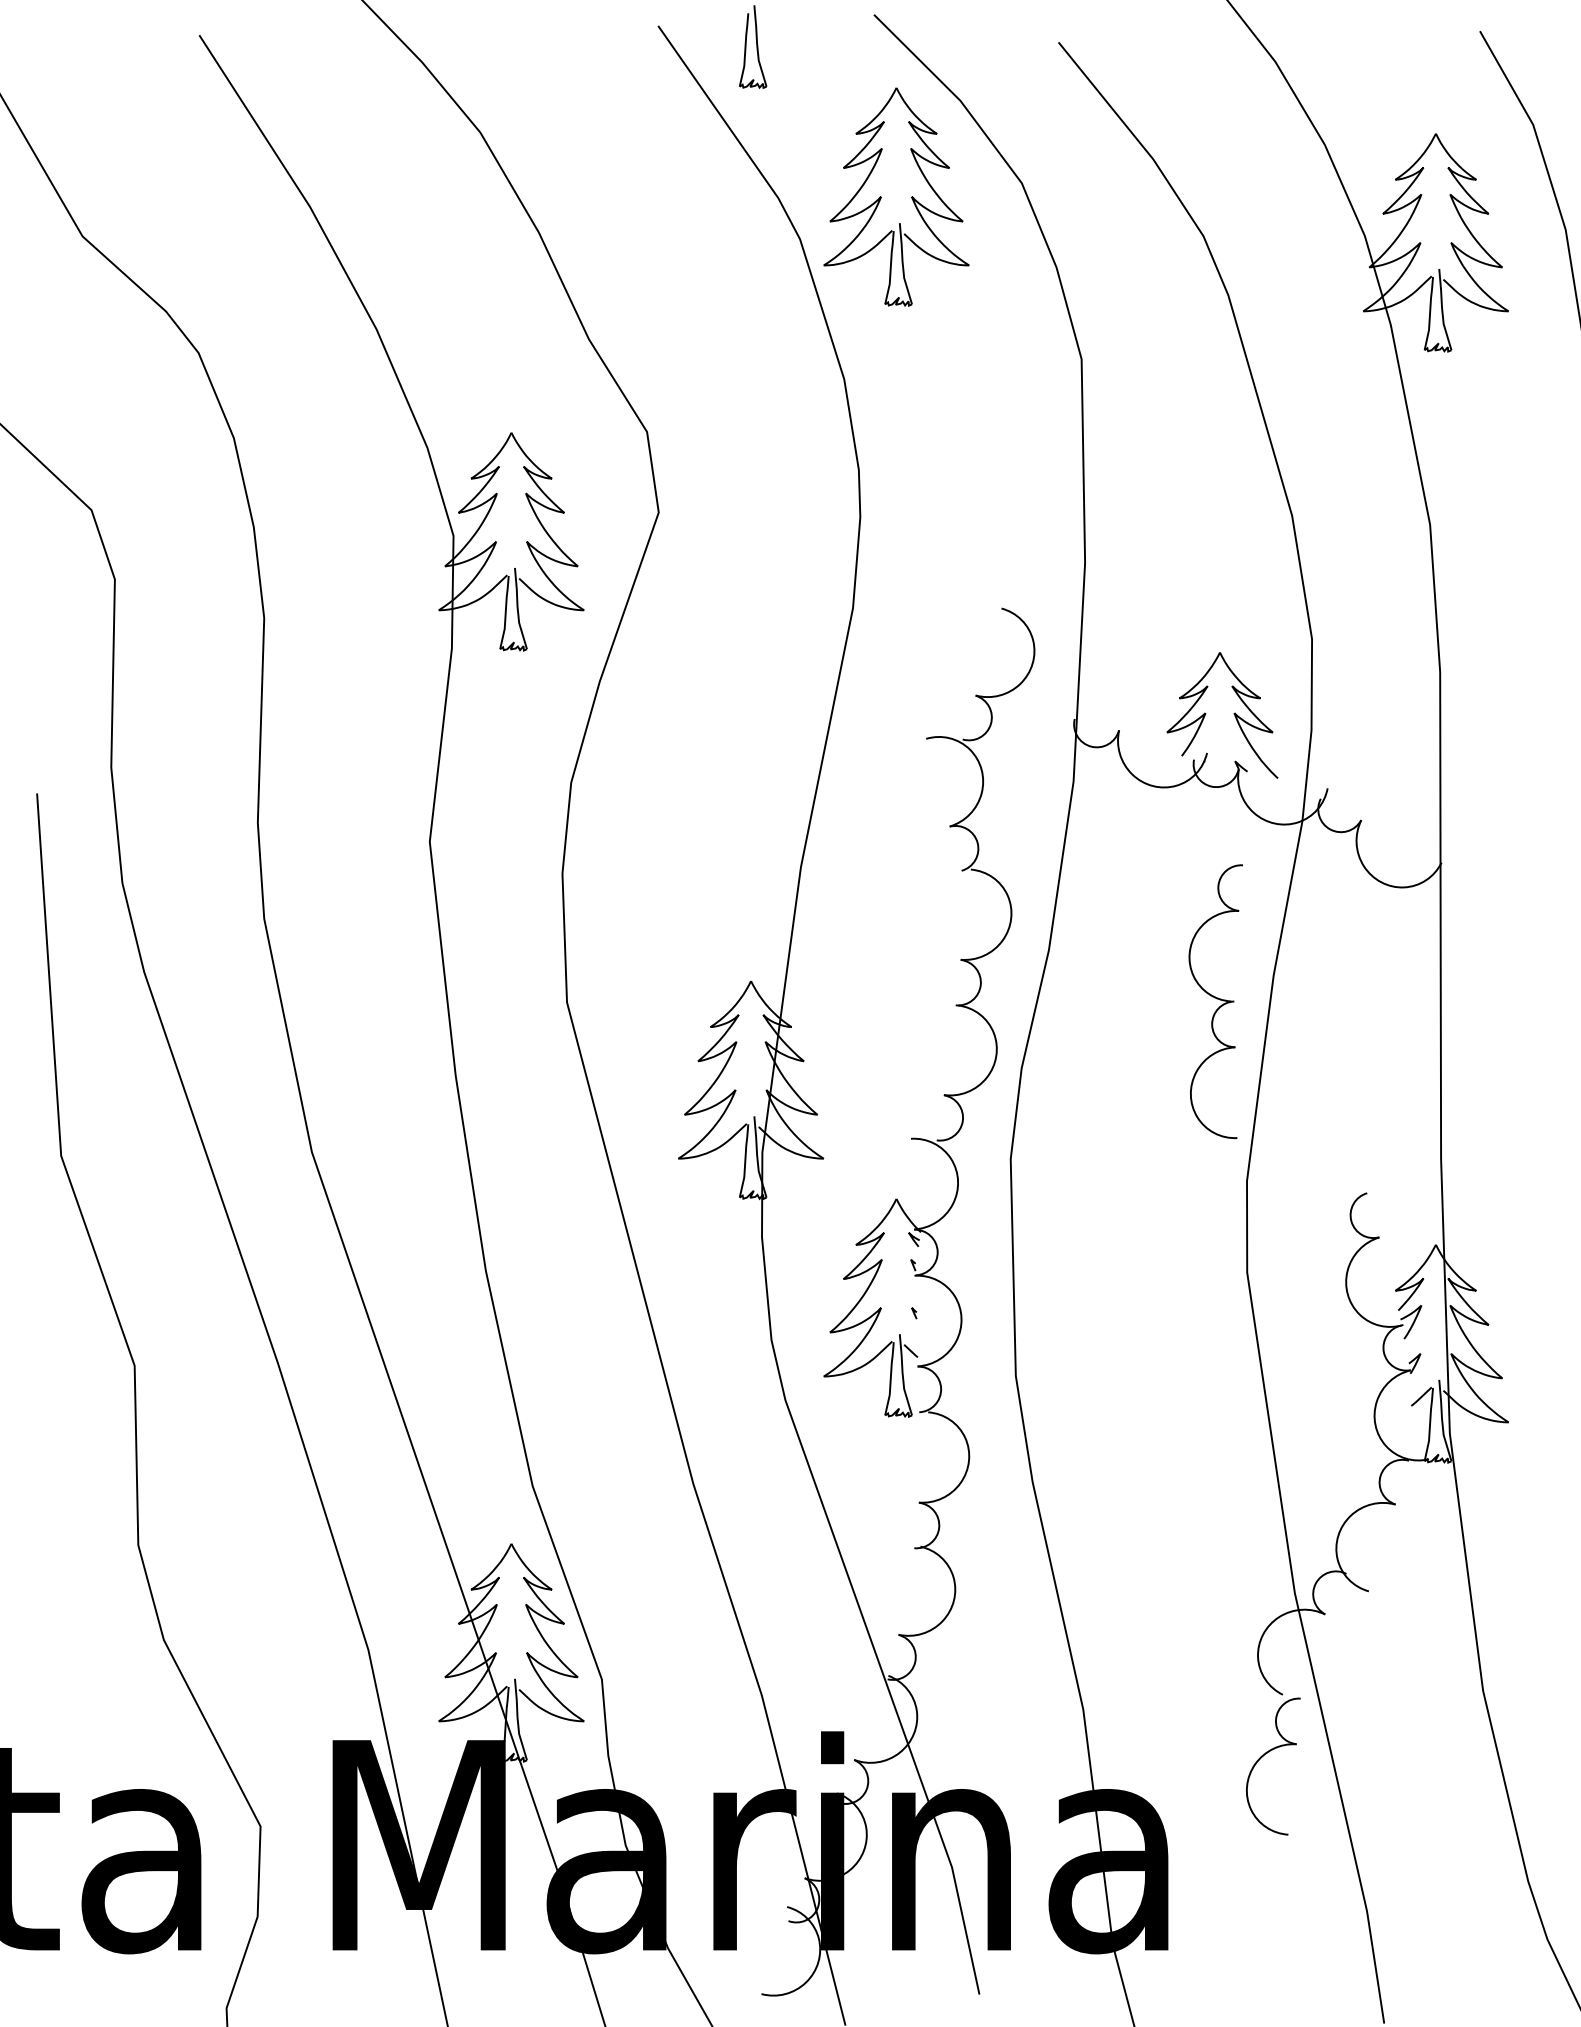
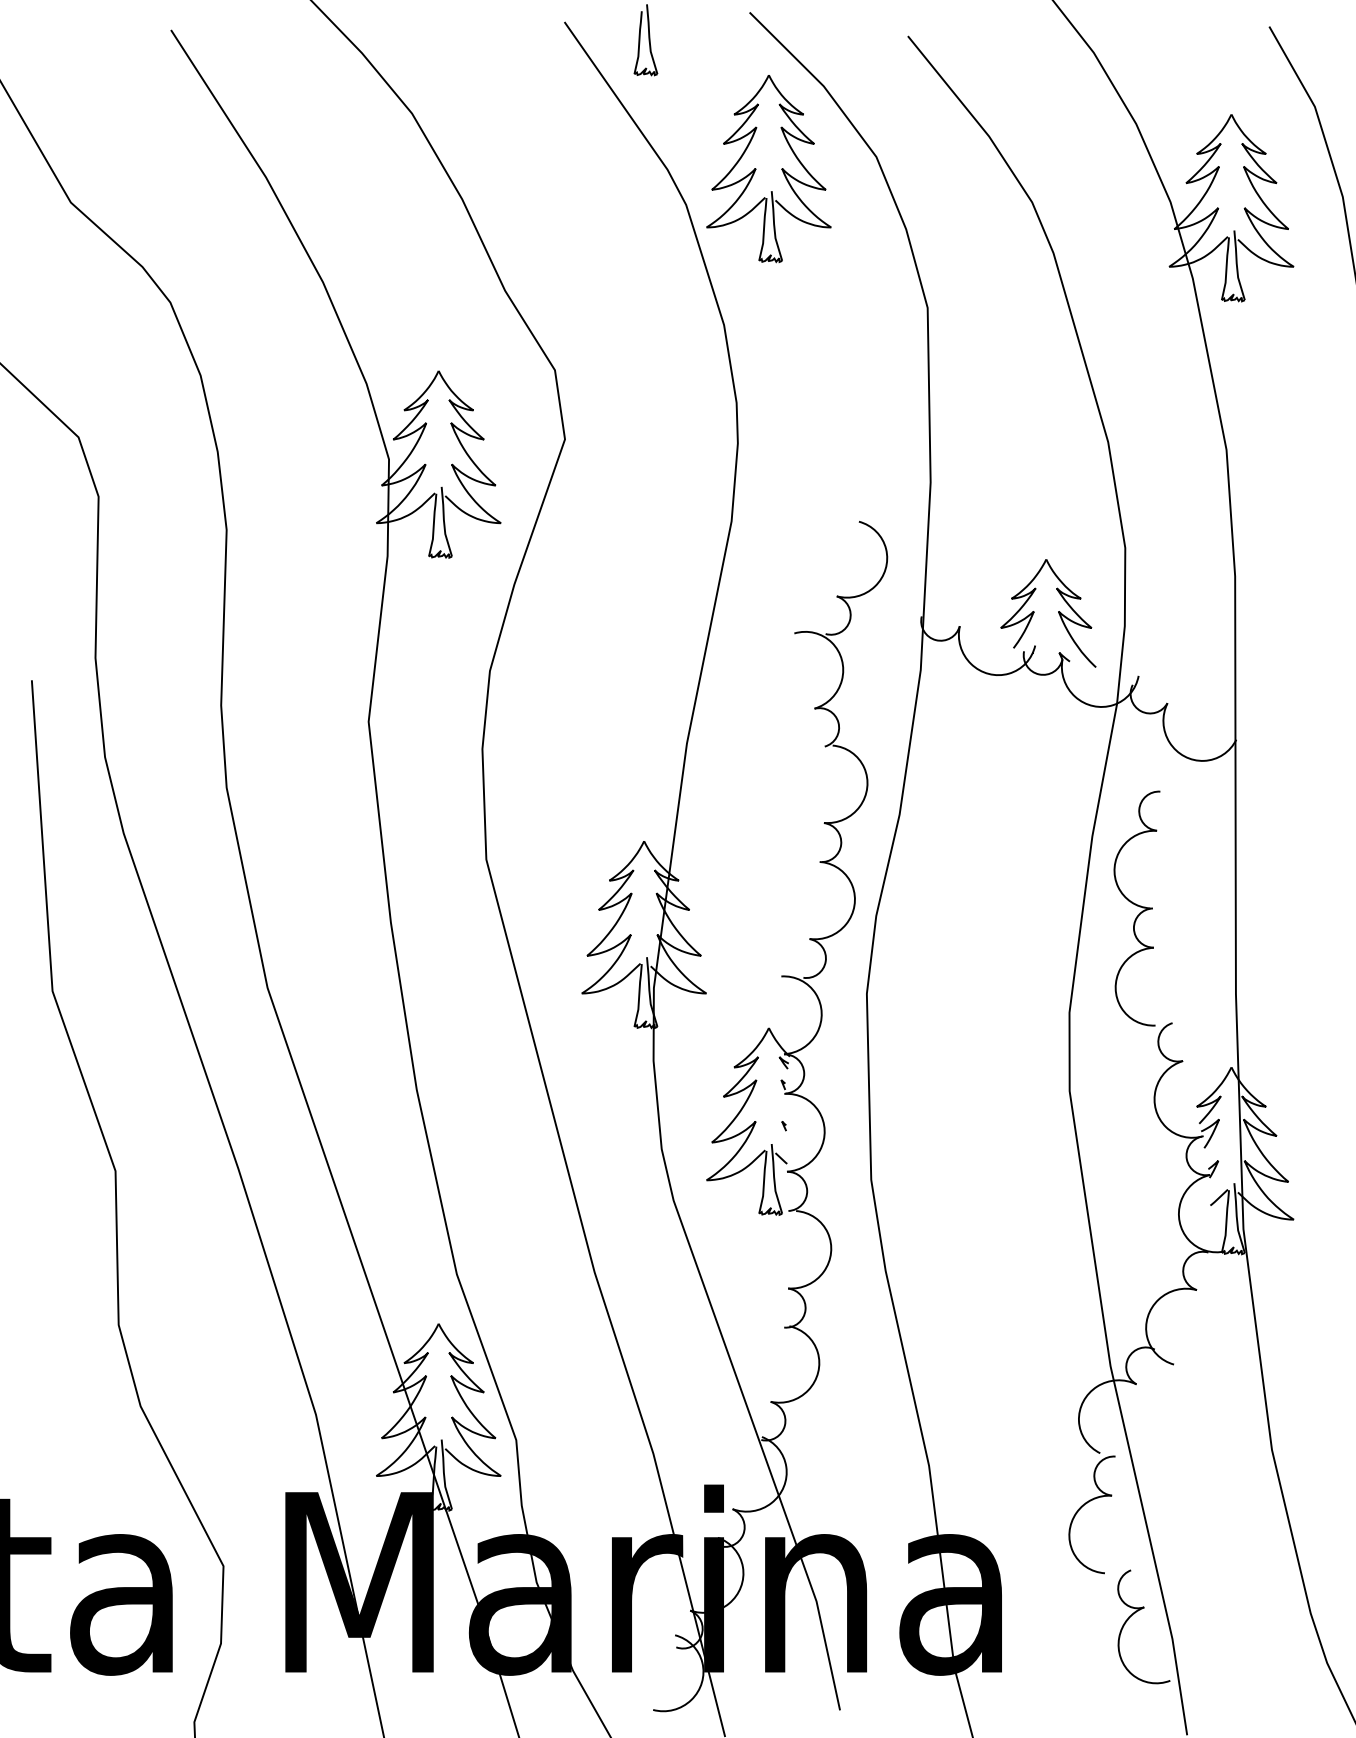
part: (1215, 1001) -> (1136, 908), moved
part: (1321, 1883) -> (1133, 1615), added

